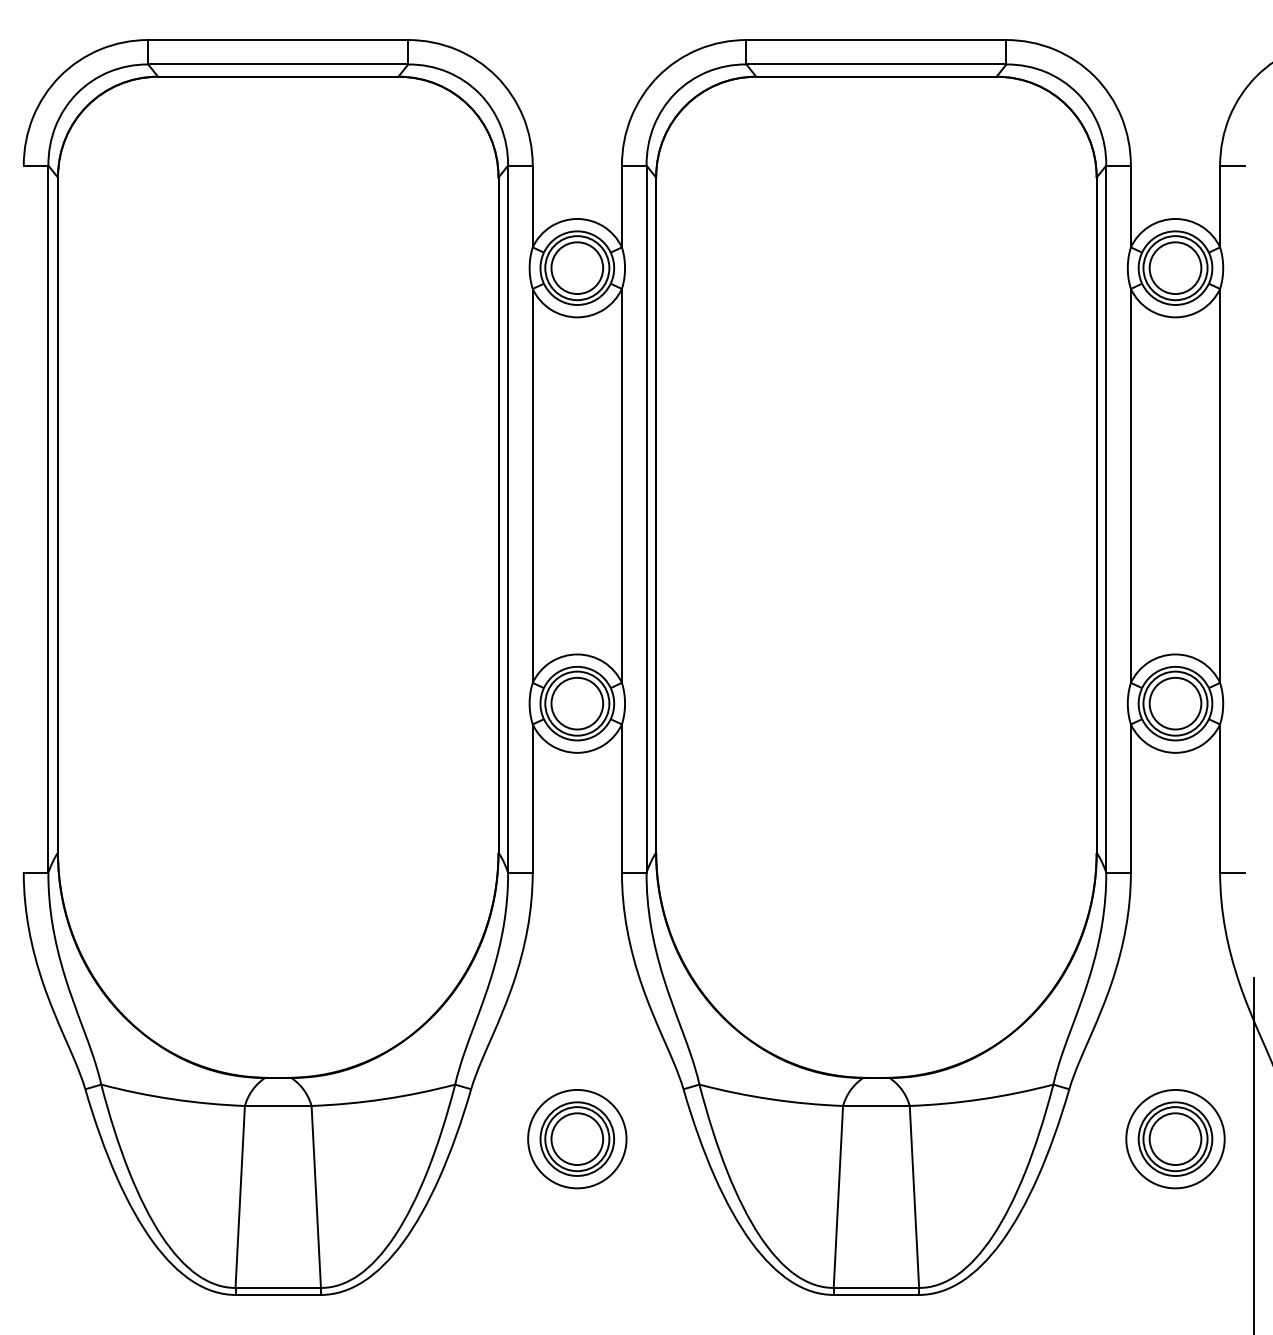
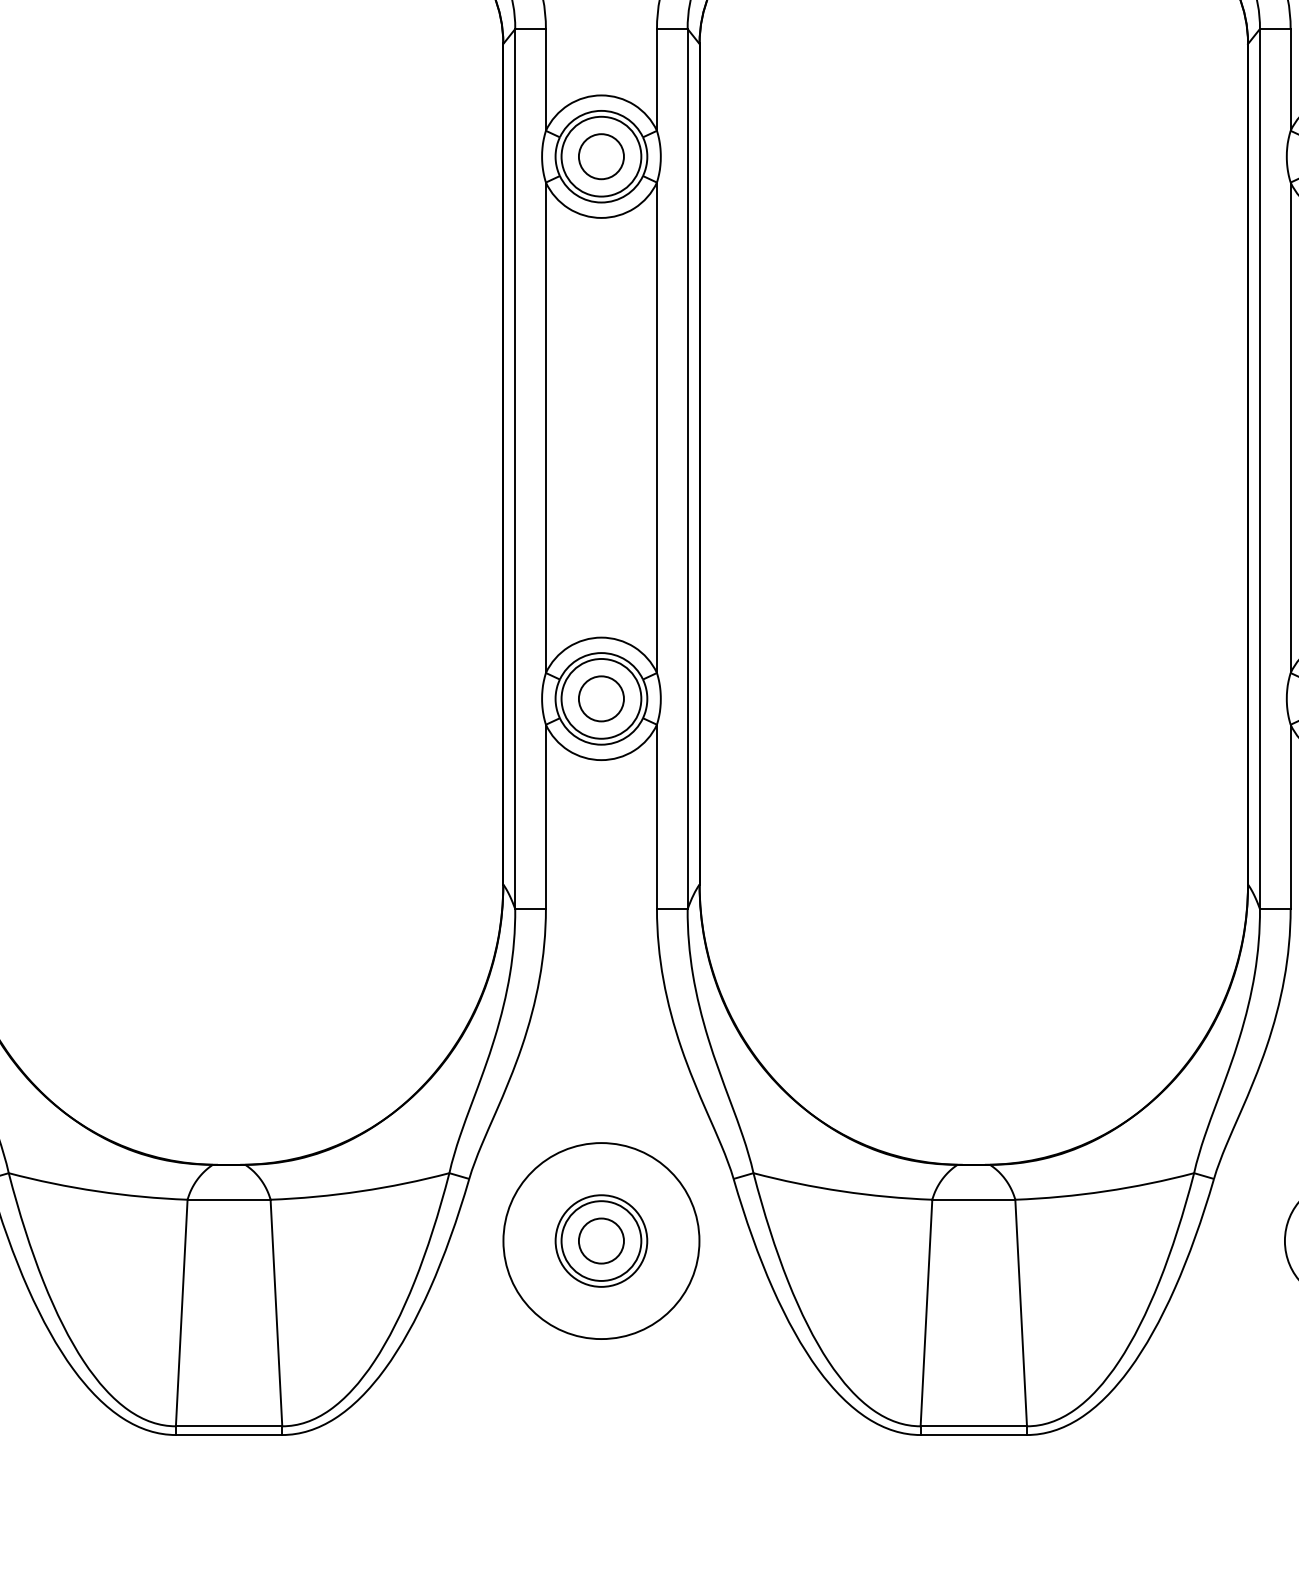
circle: (577, 268) -> (601, 157), size x0.7
circle: (577, 703) -> (601, 698), size x0.7
circle: (577, 1138) -> (601, 1240), size x1.6
circle: (577, 1139) -> (601, 1241), size x0.7

